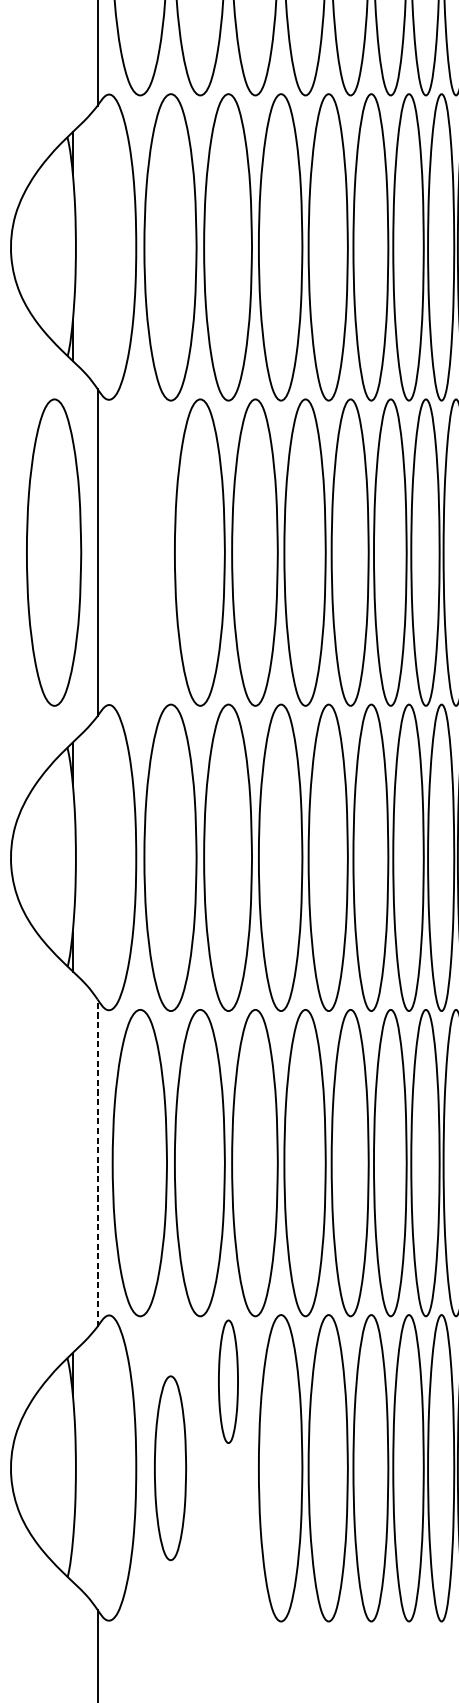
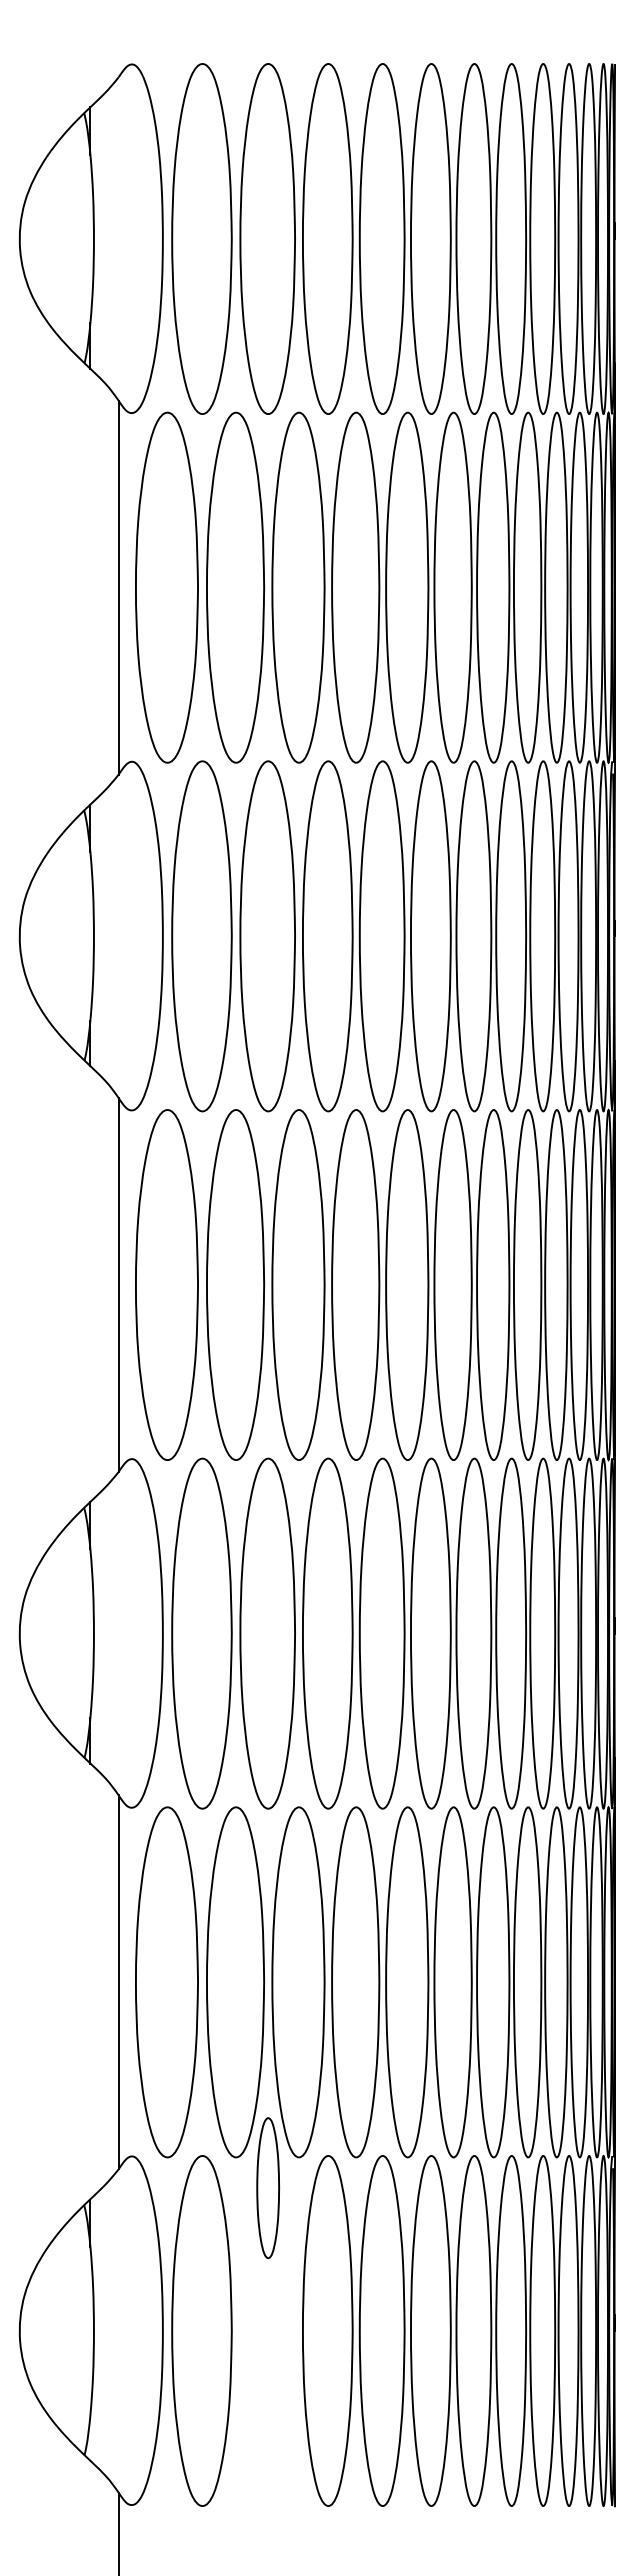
part: (53, 552) -> (166, 1284), moved
line: (97, 1163) -> (118, 1982), dashed -> solid
part: (227, 1382) -> (267, 2188), moved
part: (170, 1467) -> (201, 2330), size x1.67

